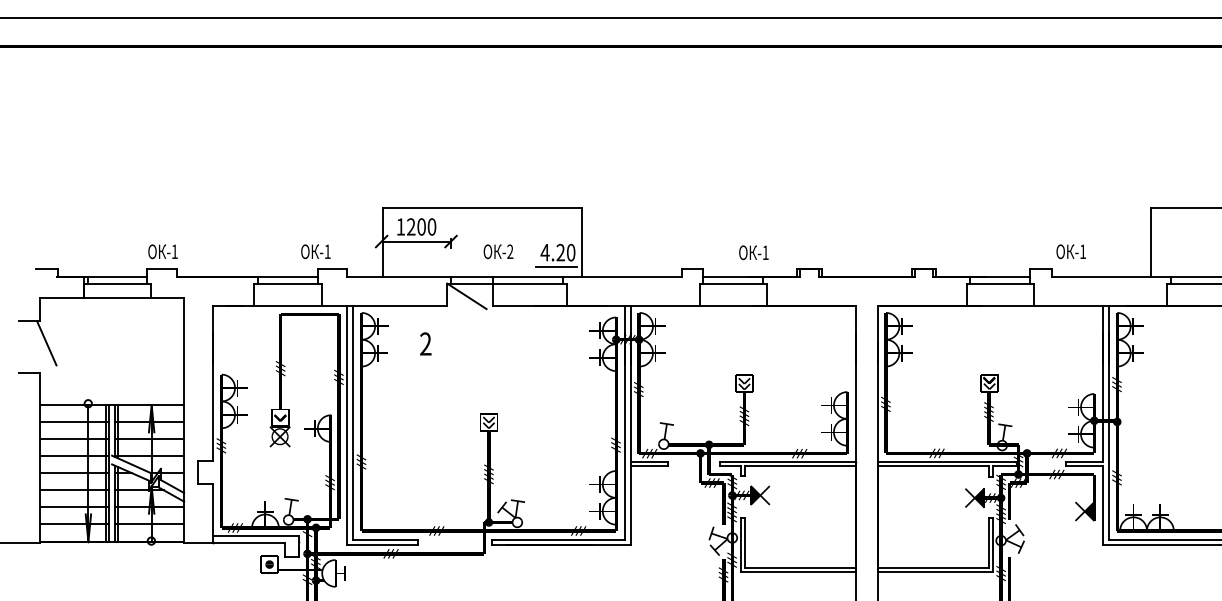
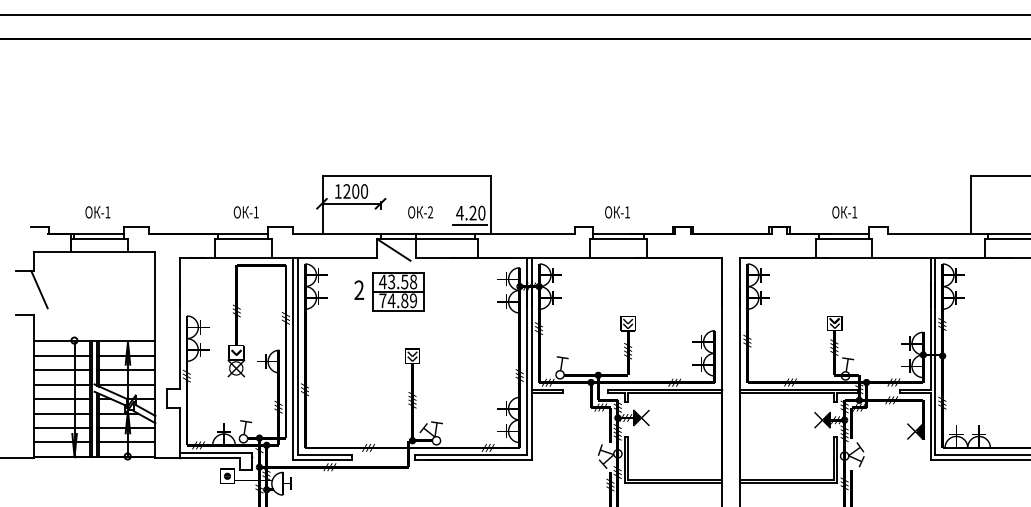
text: (162, 251) -> (97, 212), moved
text: (315, 251) -> (245, 212), moved
text: (1070, 251) -> (844, 212), moved
text: (753, 252) -> (617, 212), moved
part: (471, 345) -> (397, 291), added

